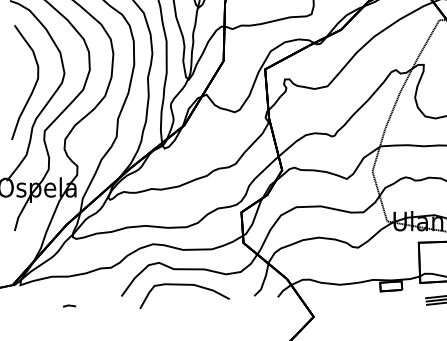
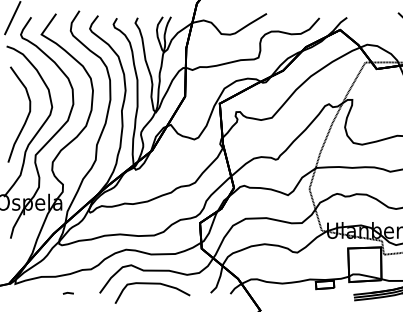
line: (68, 306) -> (67, 293), moved

